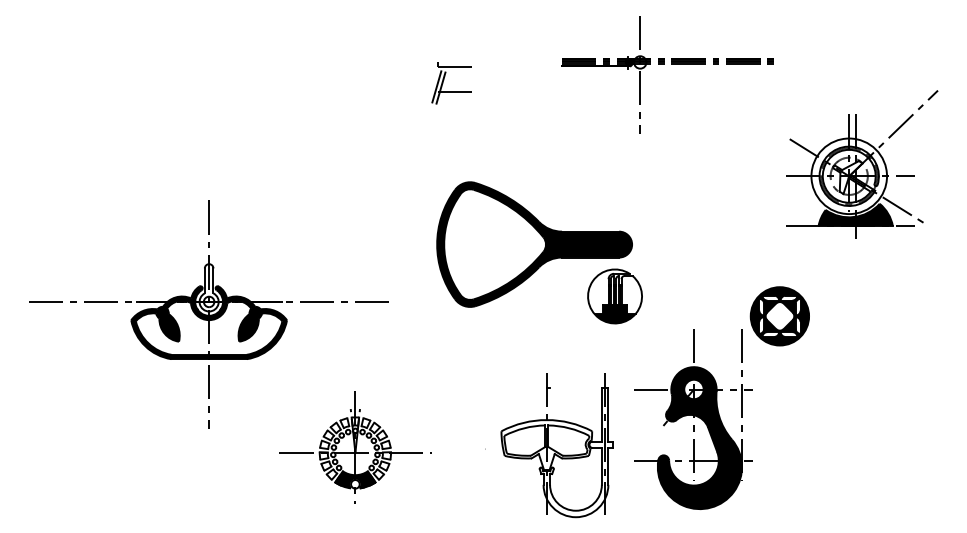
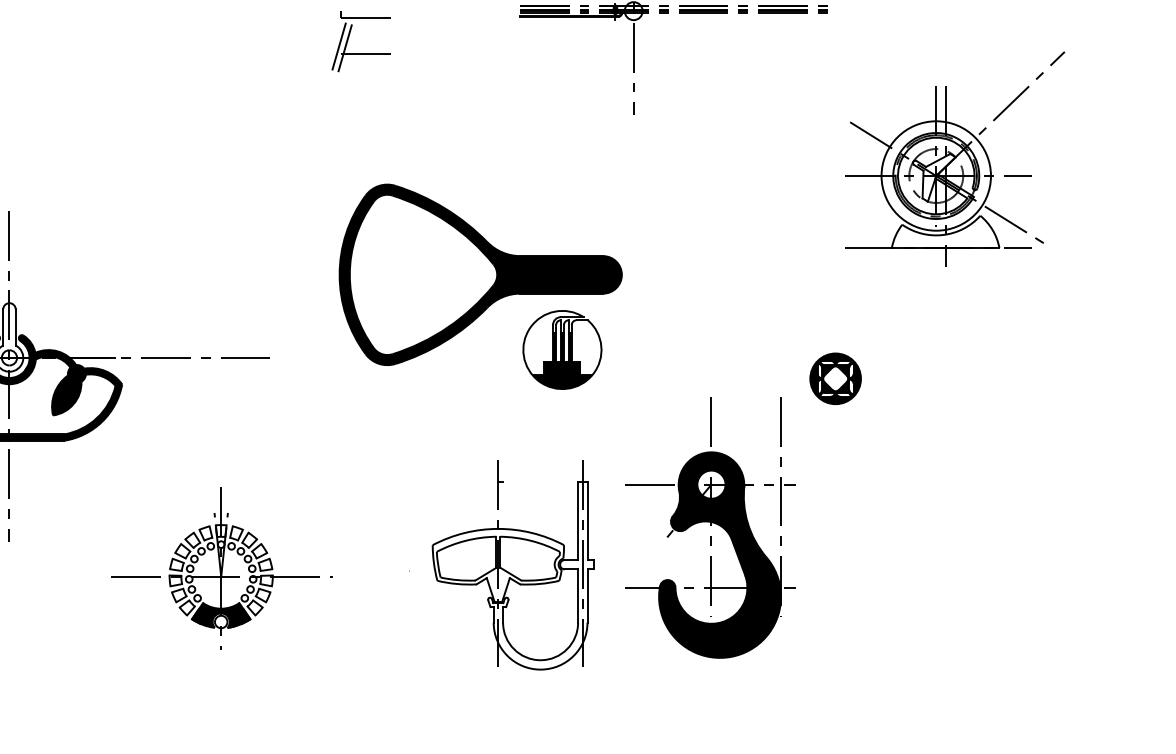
fill: (855, 214) -> (945, 231), removed
part: (614, 296) -> (561, 350), moved
part: (779, 316) -> (835, 378), size x0.6

